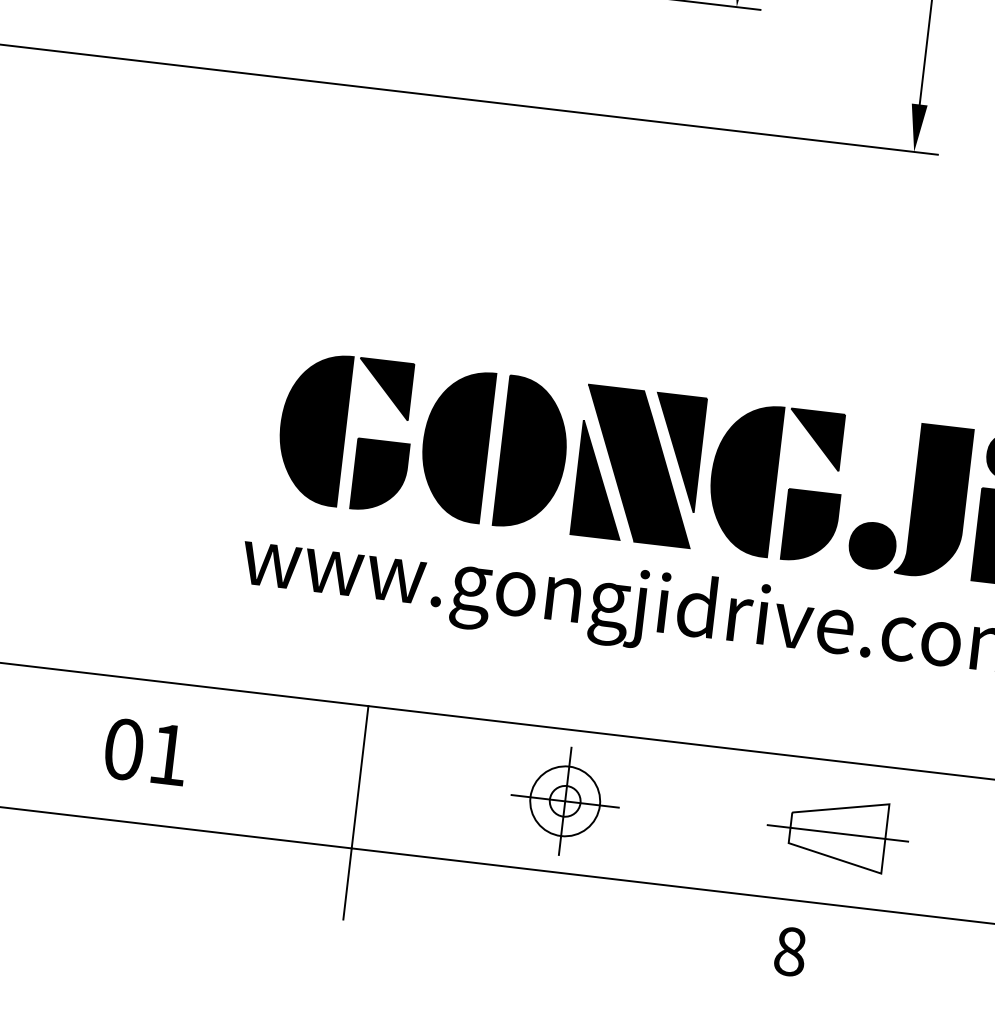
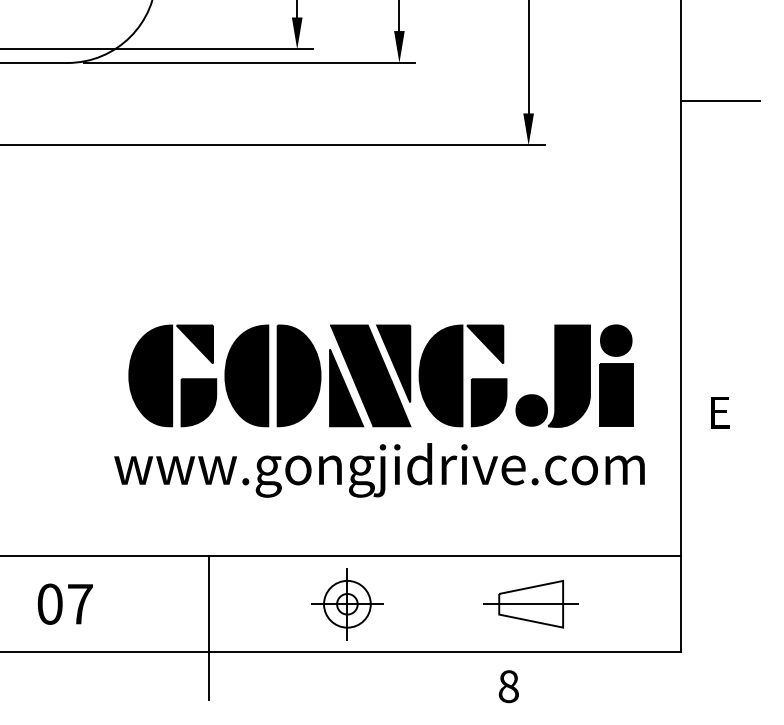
text: (169, 755) -> (80, 604), 01 -> 07

